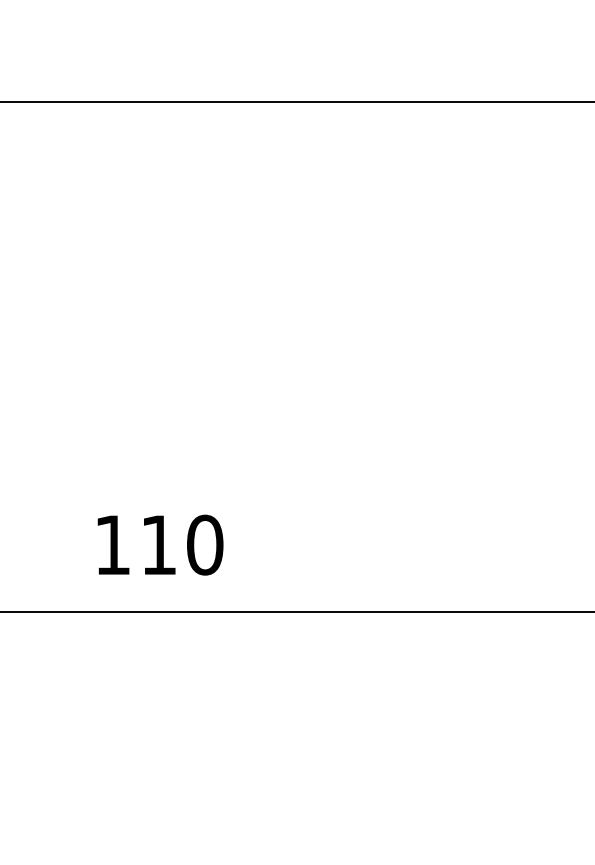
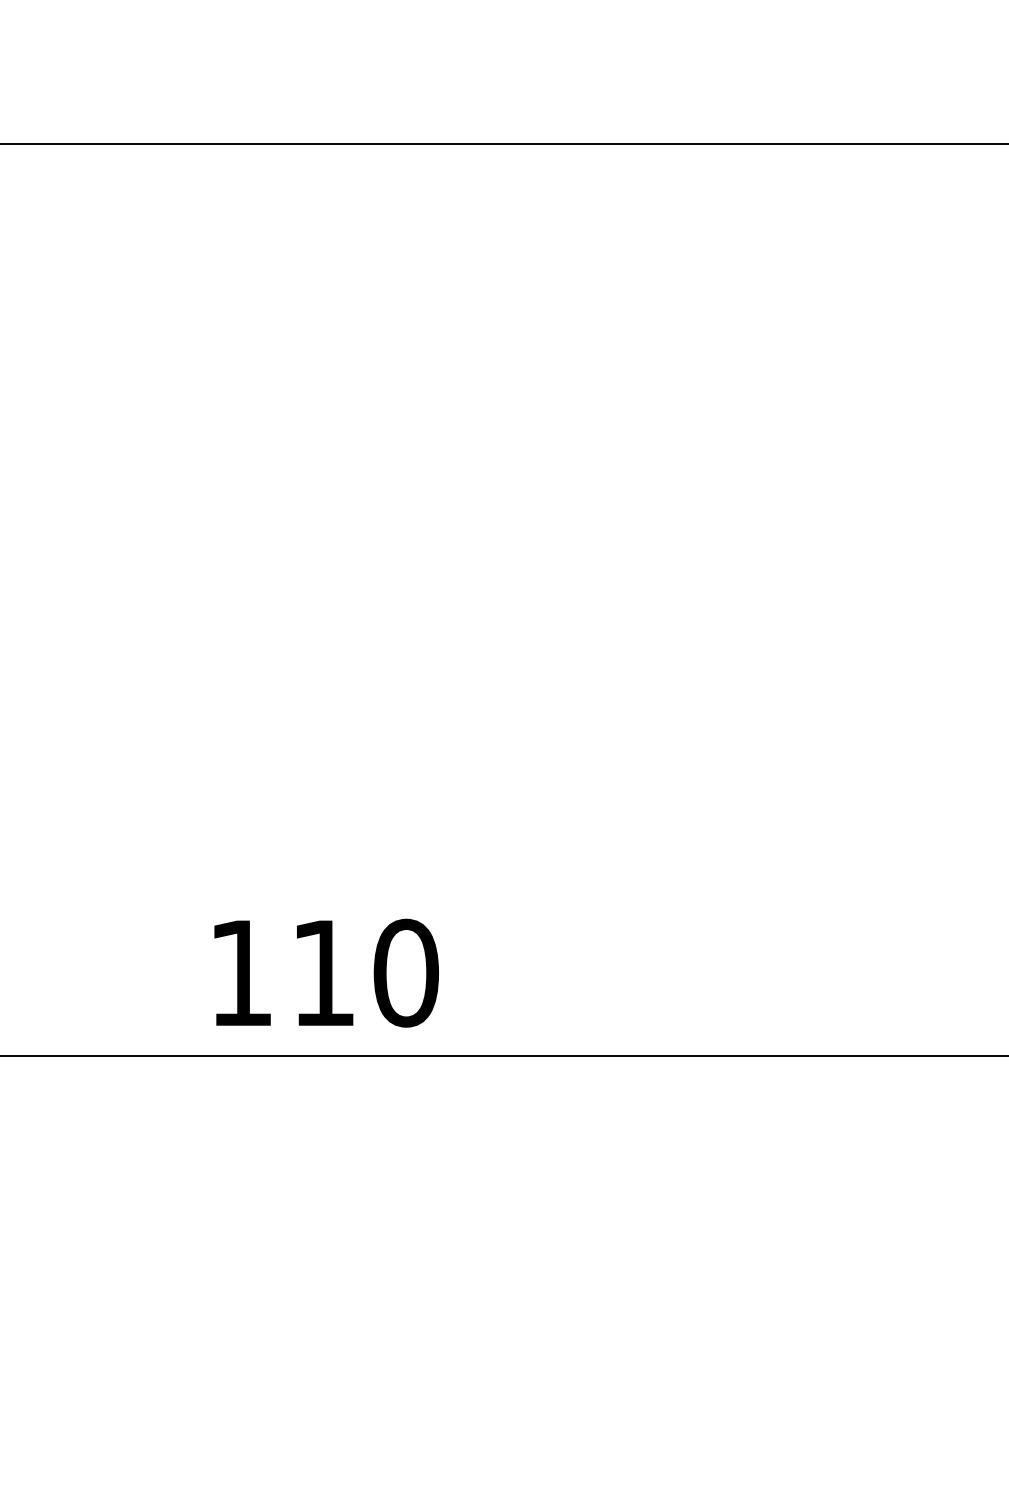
text: (160, 544) -> (326, 972), moved

